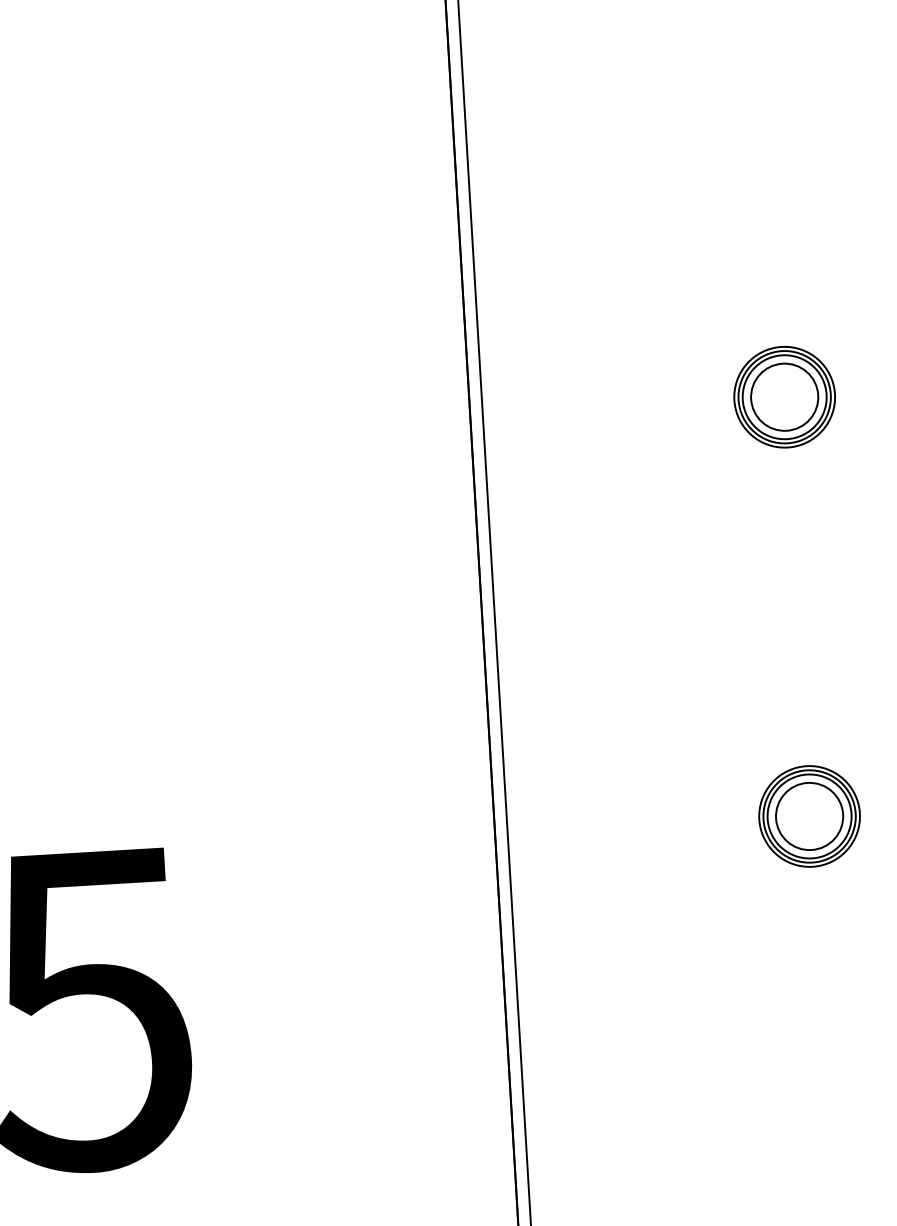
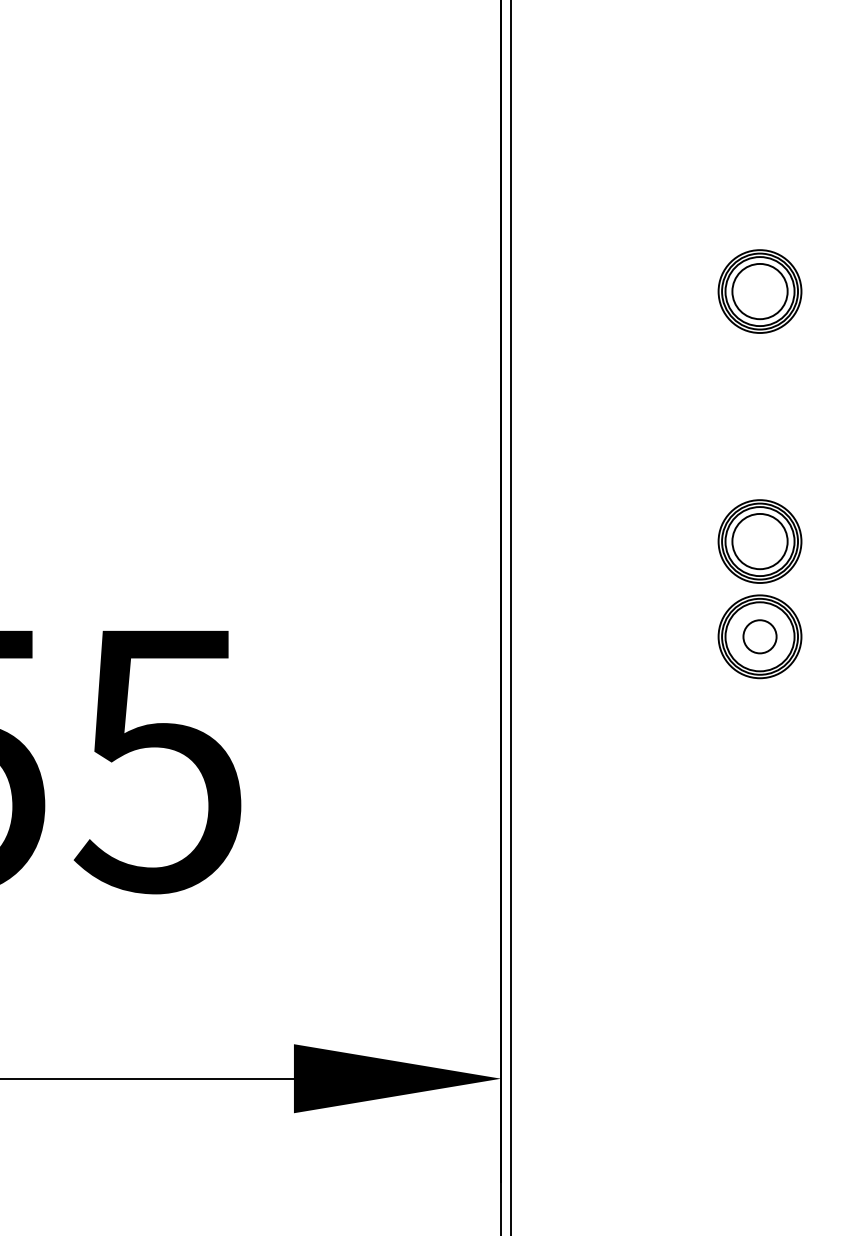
part: (802, 700) -> (759, 541), added
circle: (808, 816) -> (759, 636), size x0.6

